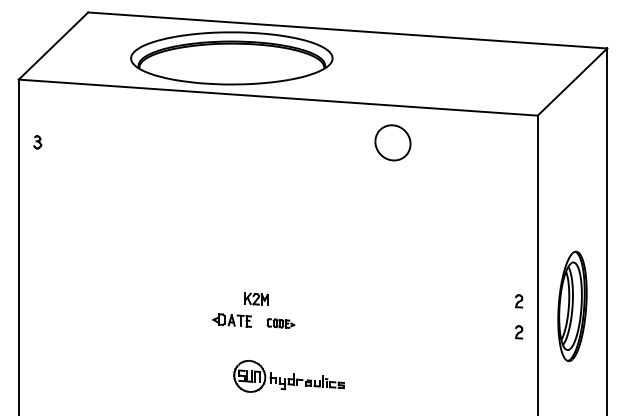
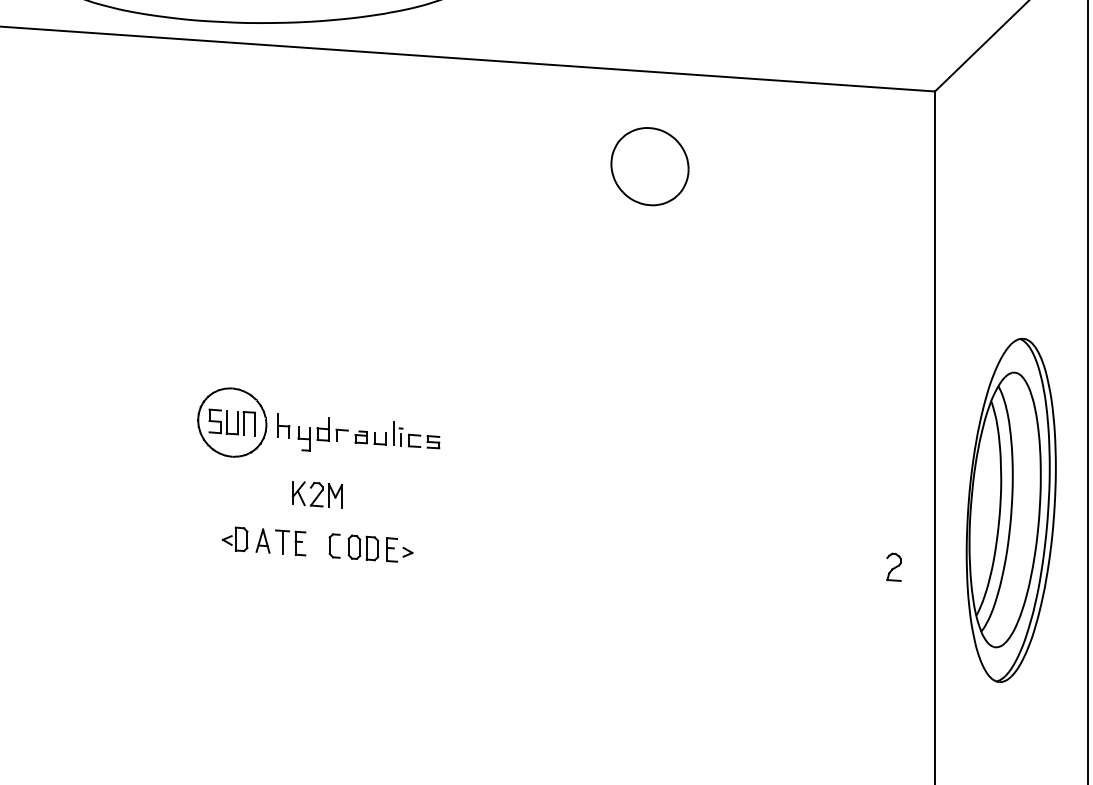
part: (392, 142) -> (648, 165), moved
part: (519, 301) -> (894, 499), removed
part: (572, 306) -> (1011, 510), size x1.43
part: (280, 323) -> (370, 547), size x1.43
part: (288, 376) -> (317, 422), moved

